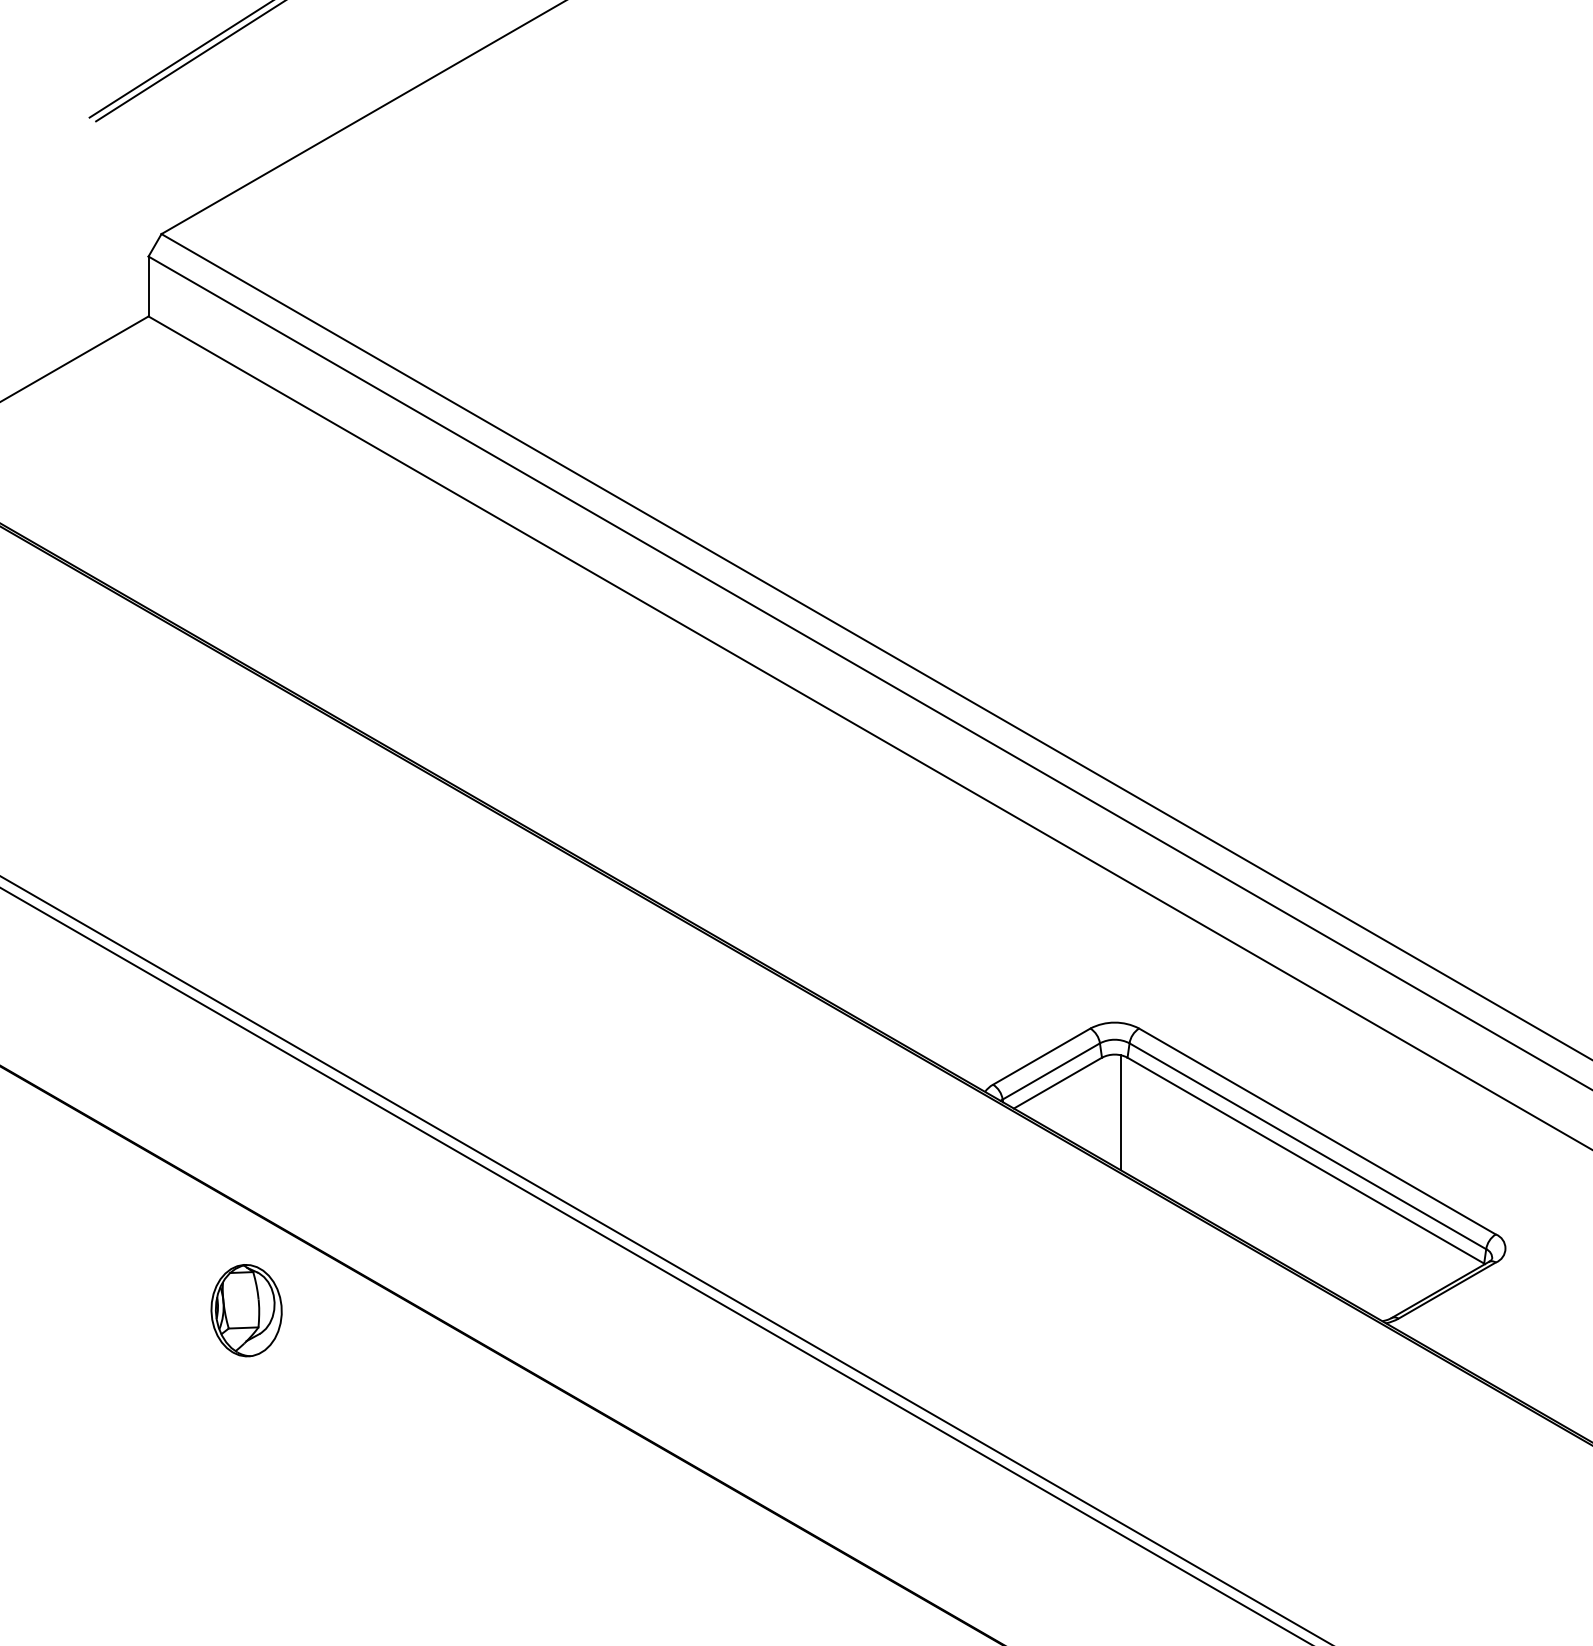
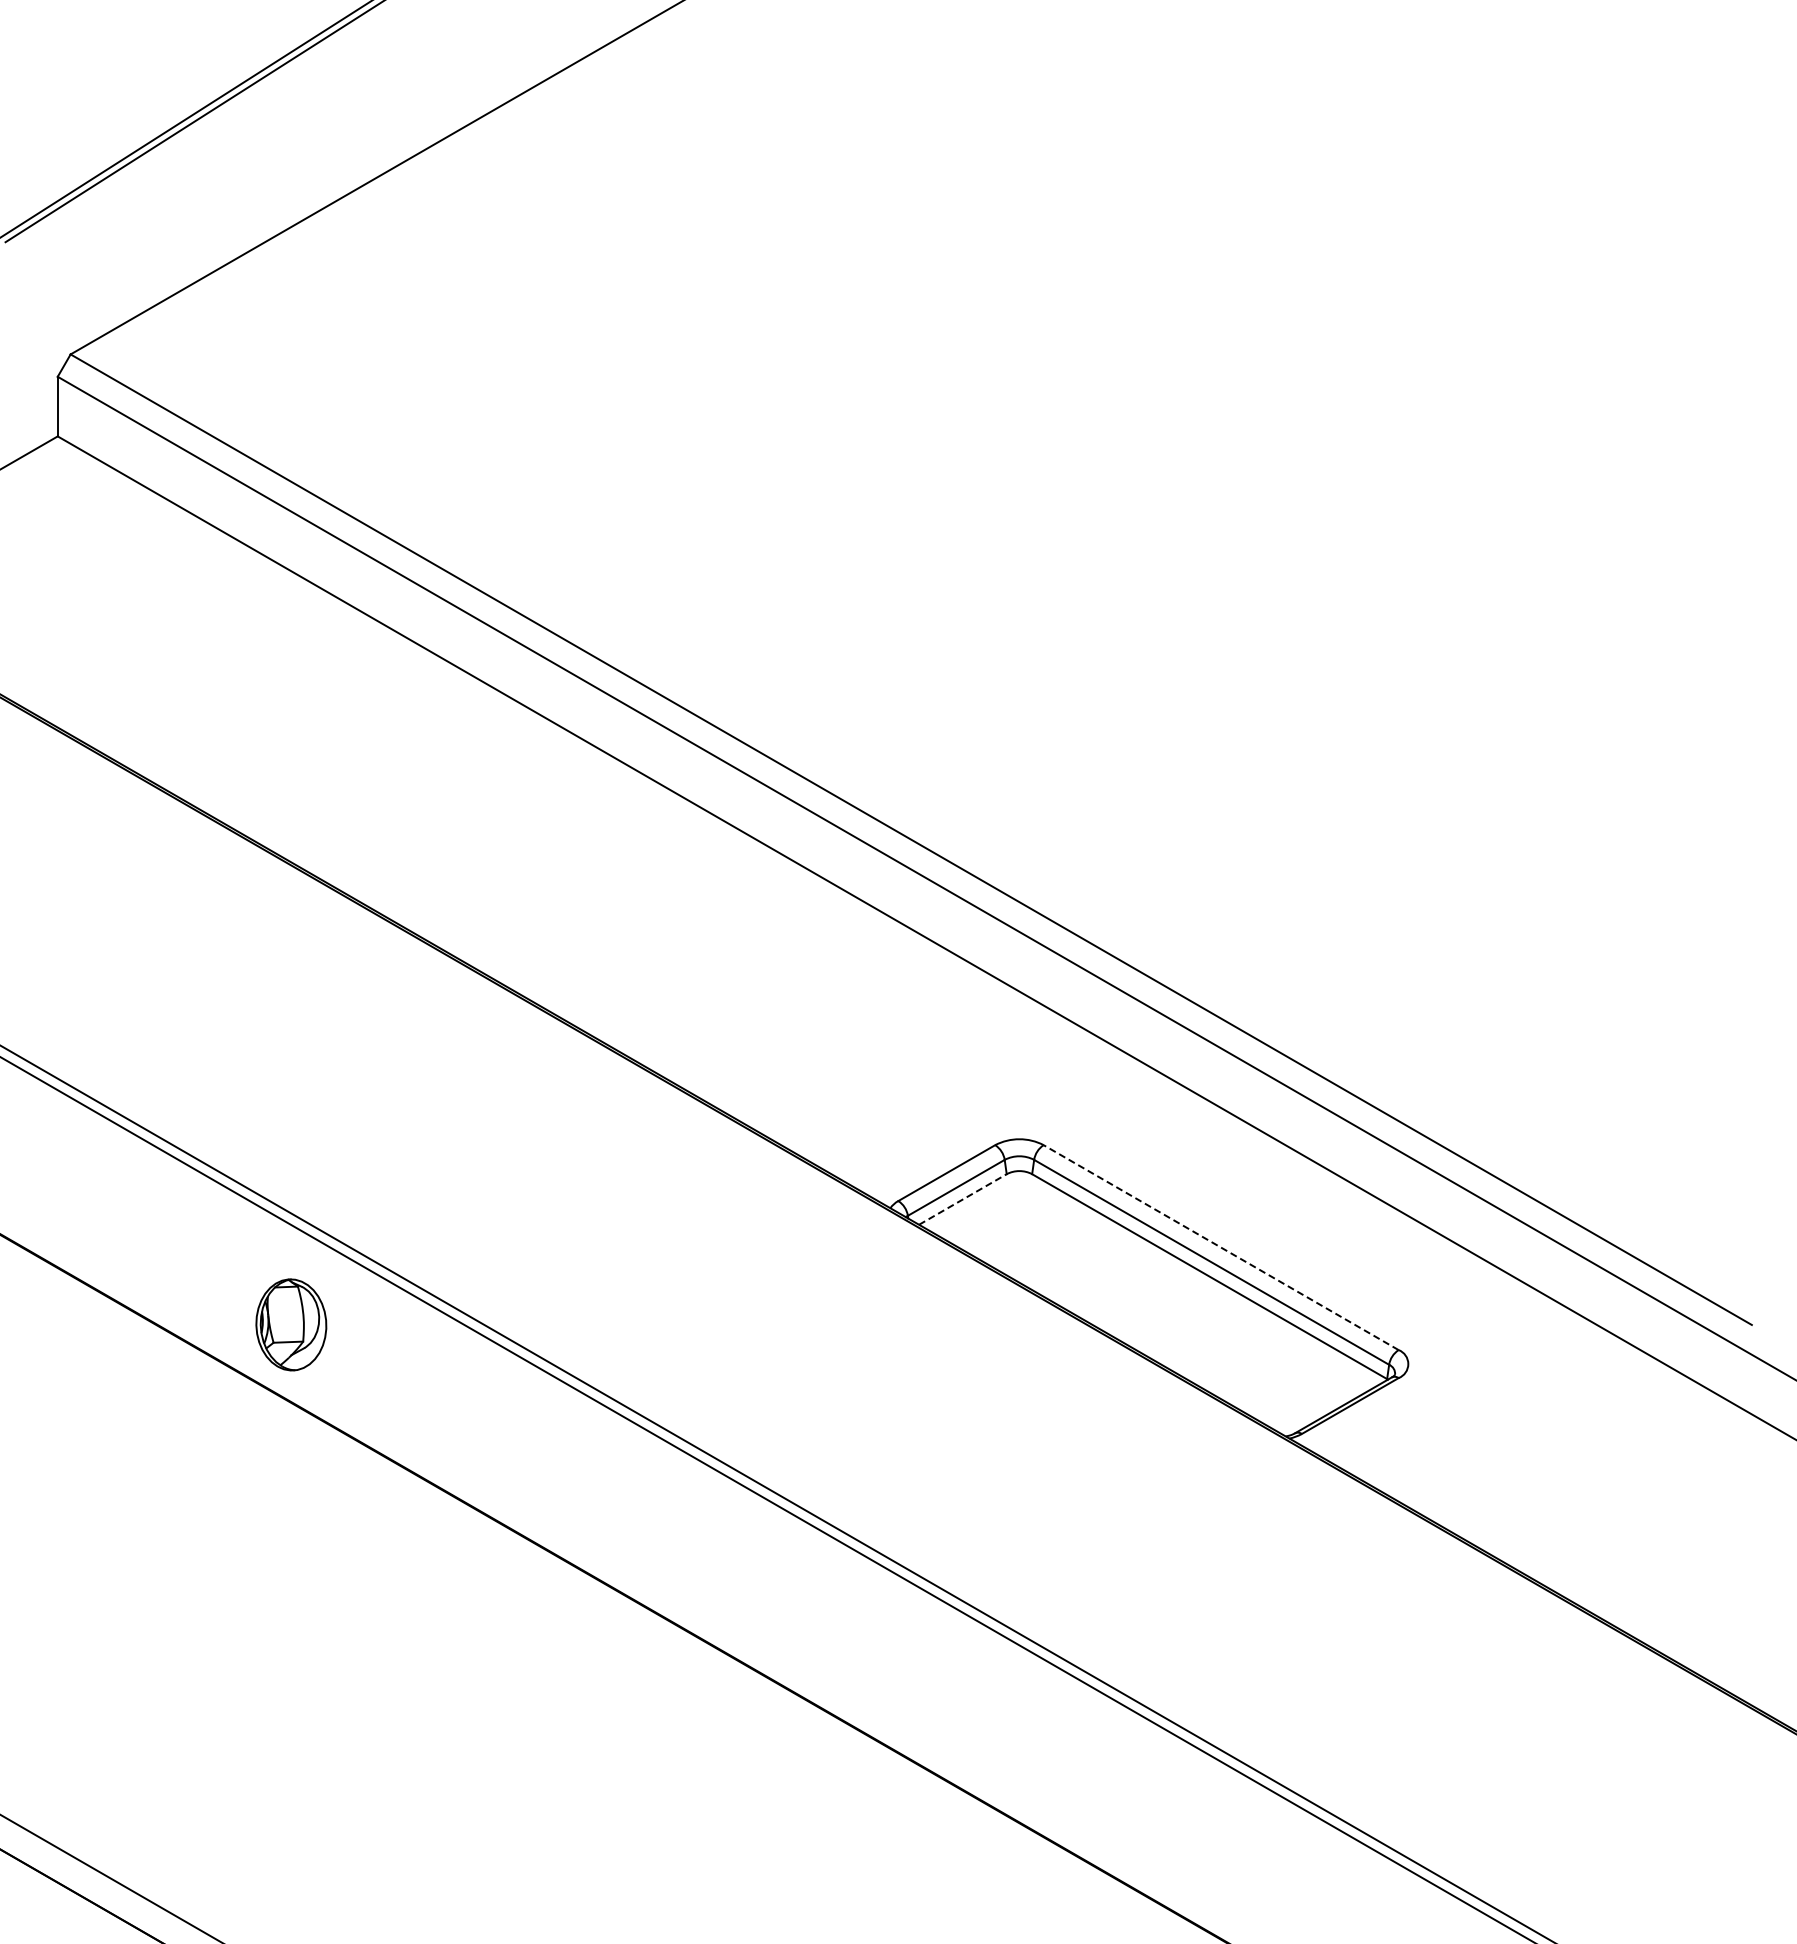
line: (1057, 1083) -> (962, 1199), solid -> dashed
line: (1120, 1112) -> (1025, 1228), removed
line: (1317, 1131) -> (1221, 1247), solid -> dashed
part: (246, 1310) -> (291, 1324), moved

